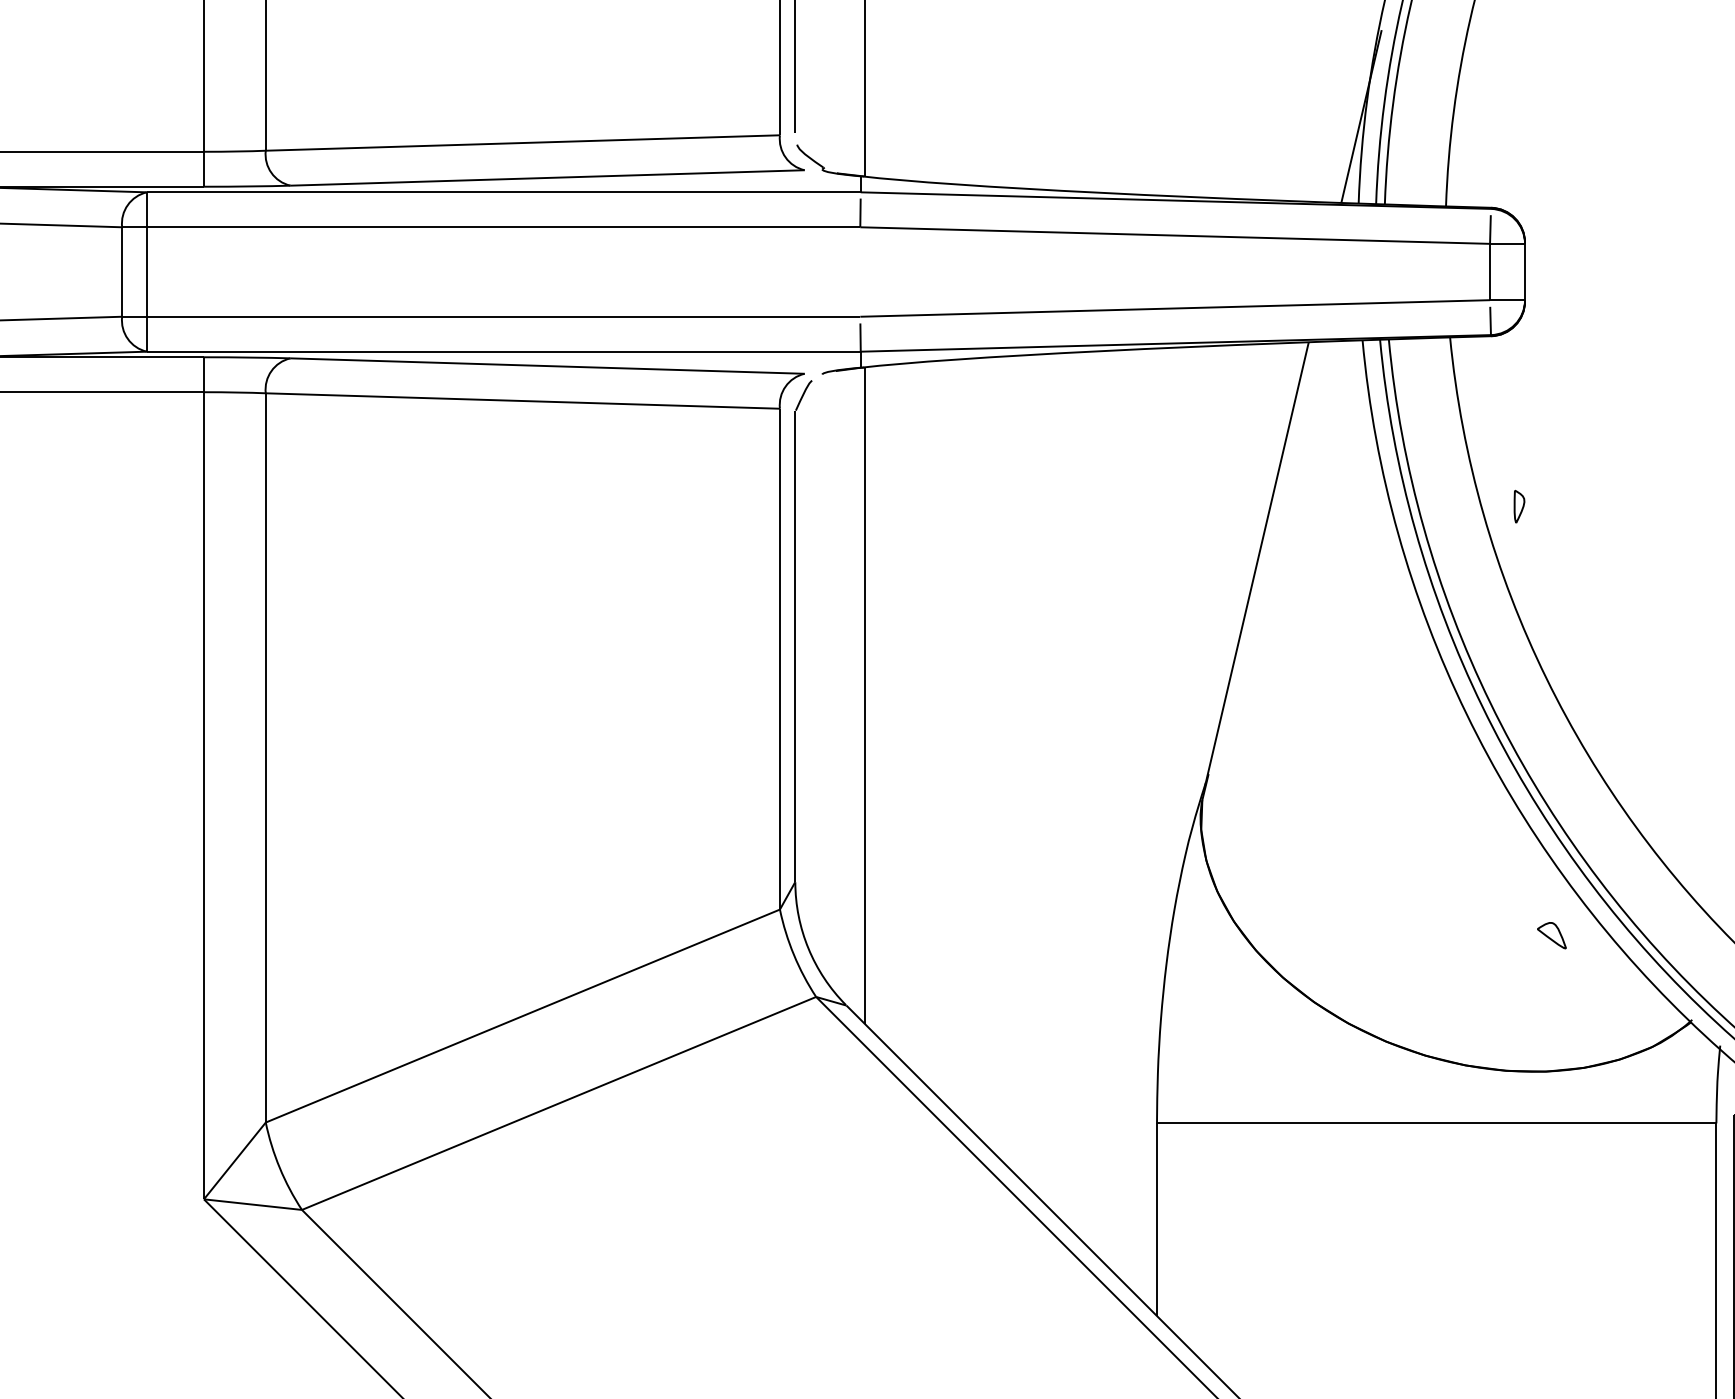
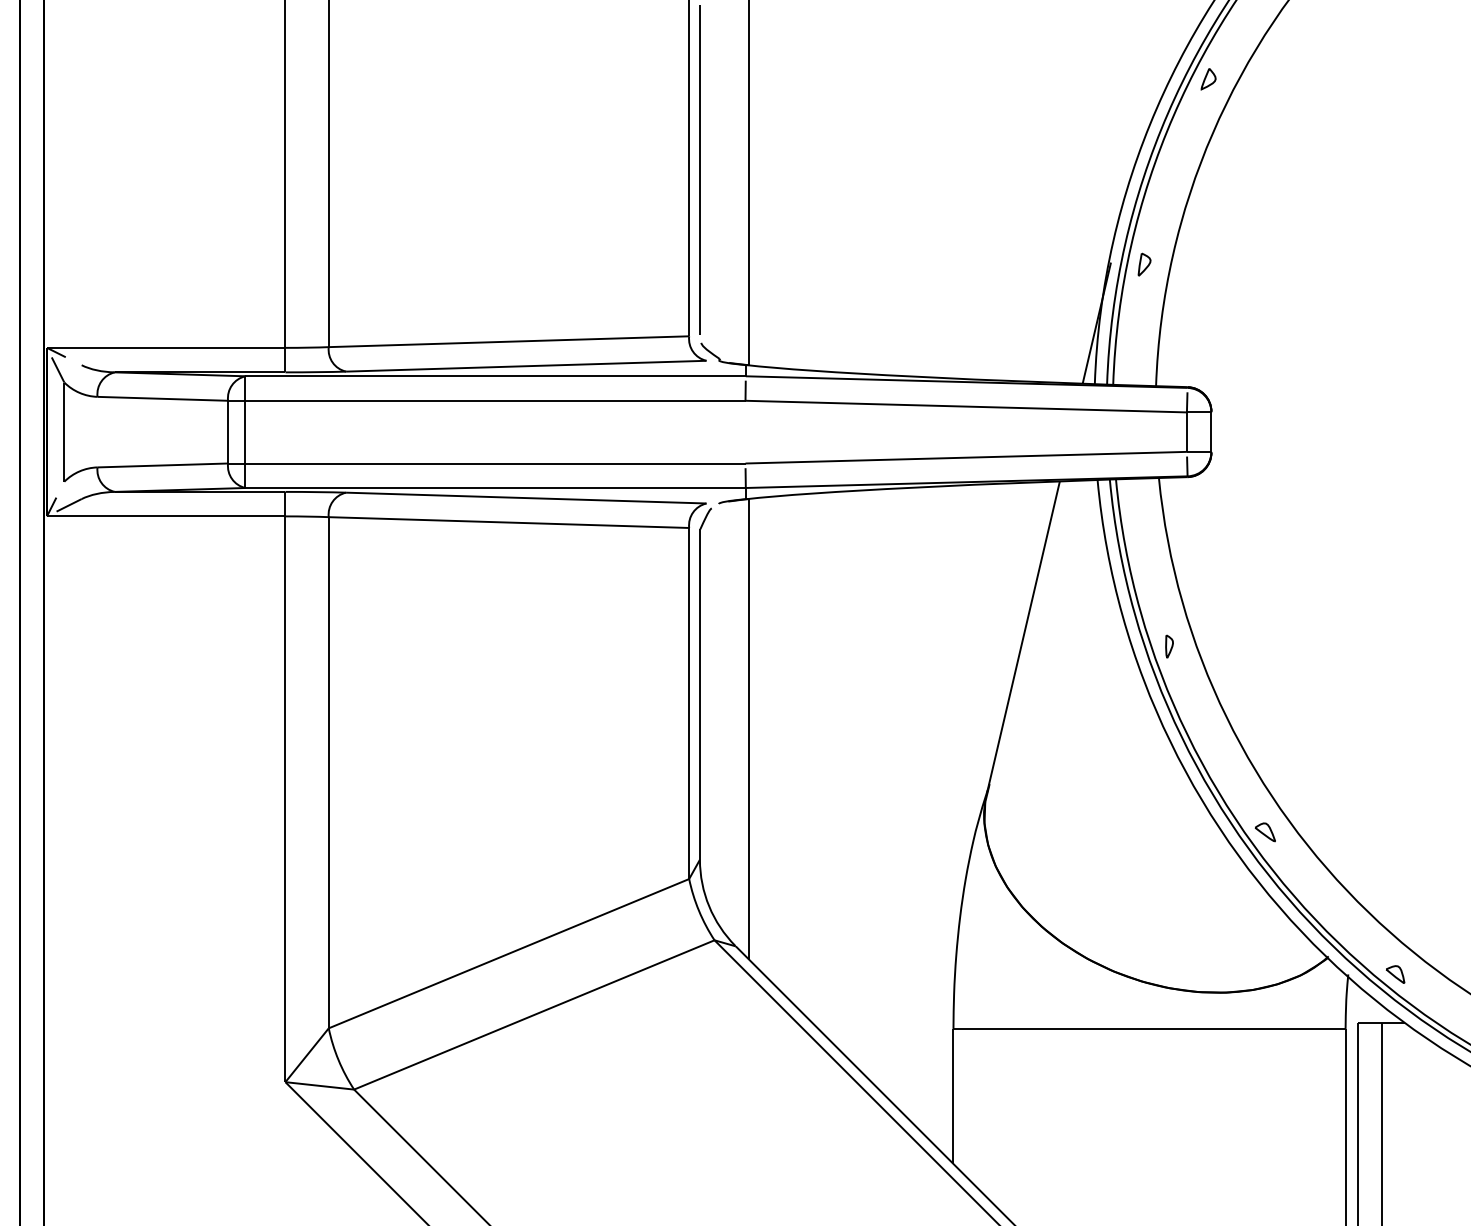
part: (1429, 32) -> (1144, 264), added
part: (1519, 506) -> (1169, 646), moved
part: (1550, 935) -> (1264, 832), moved

